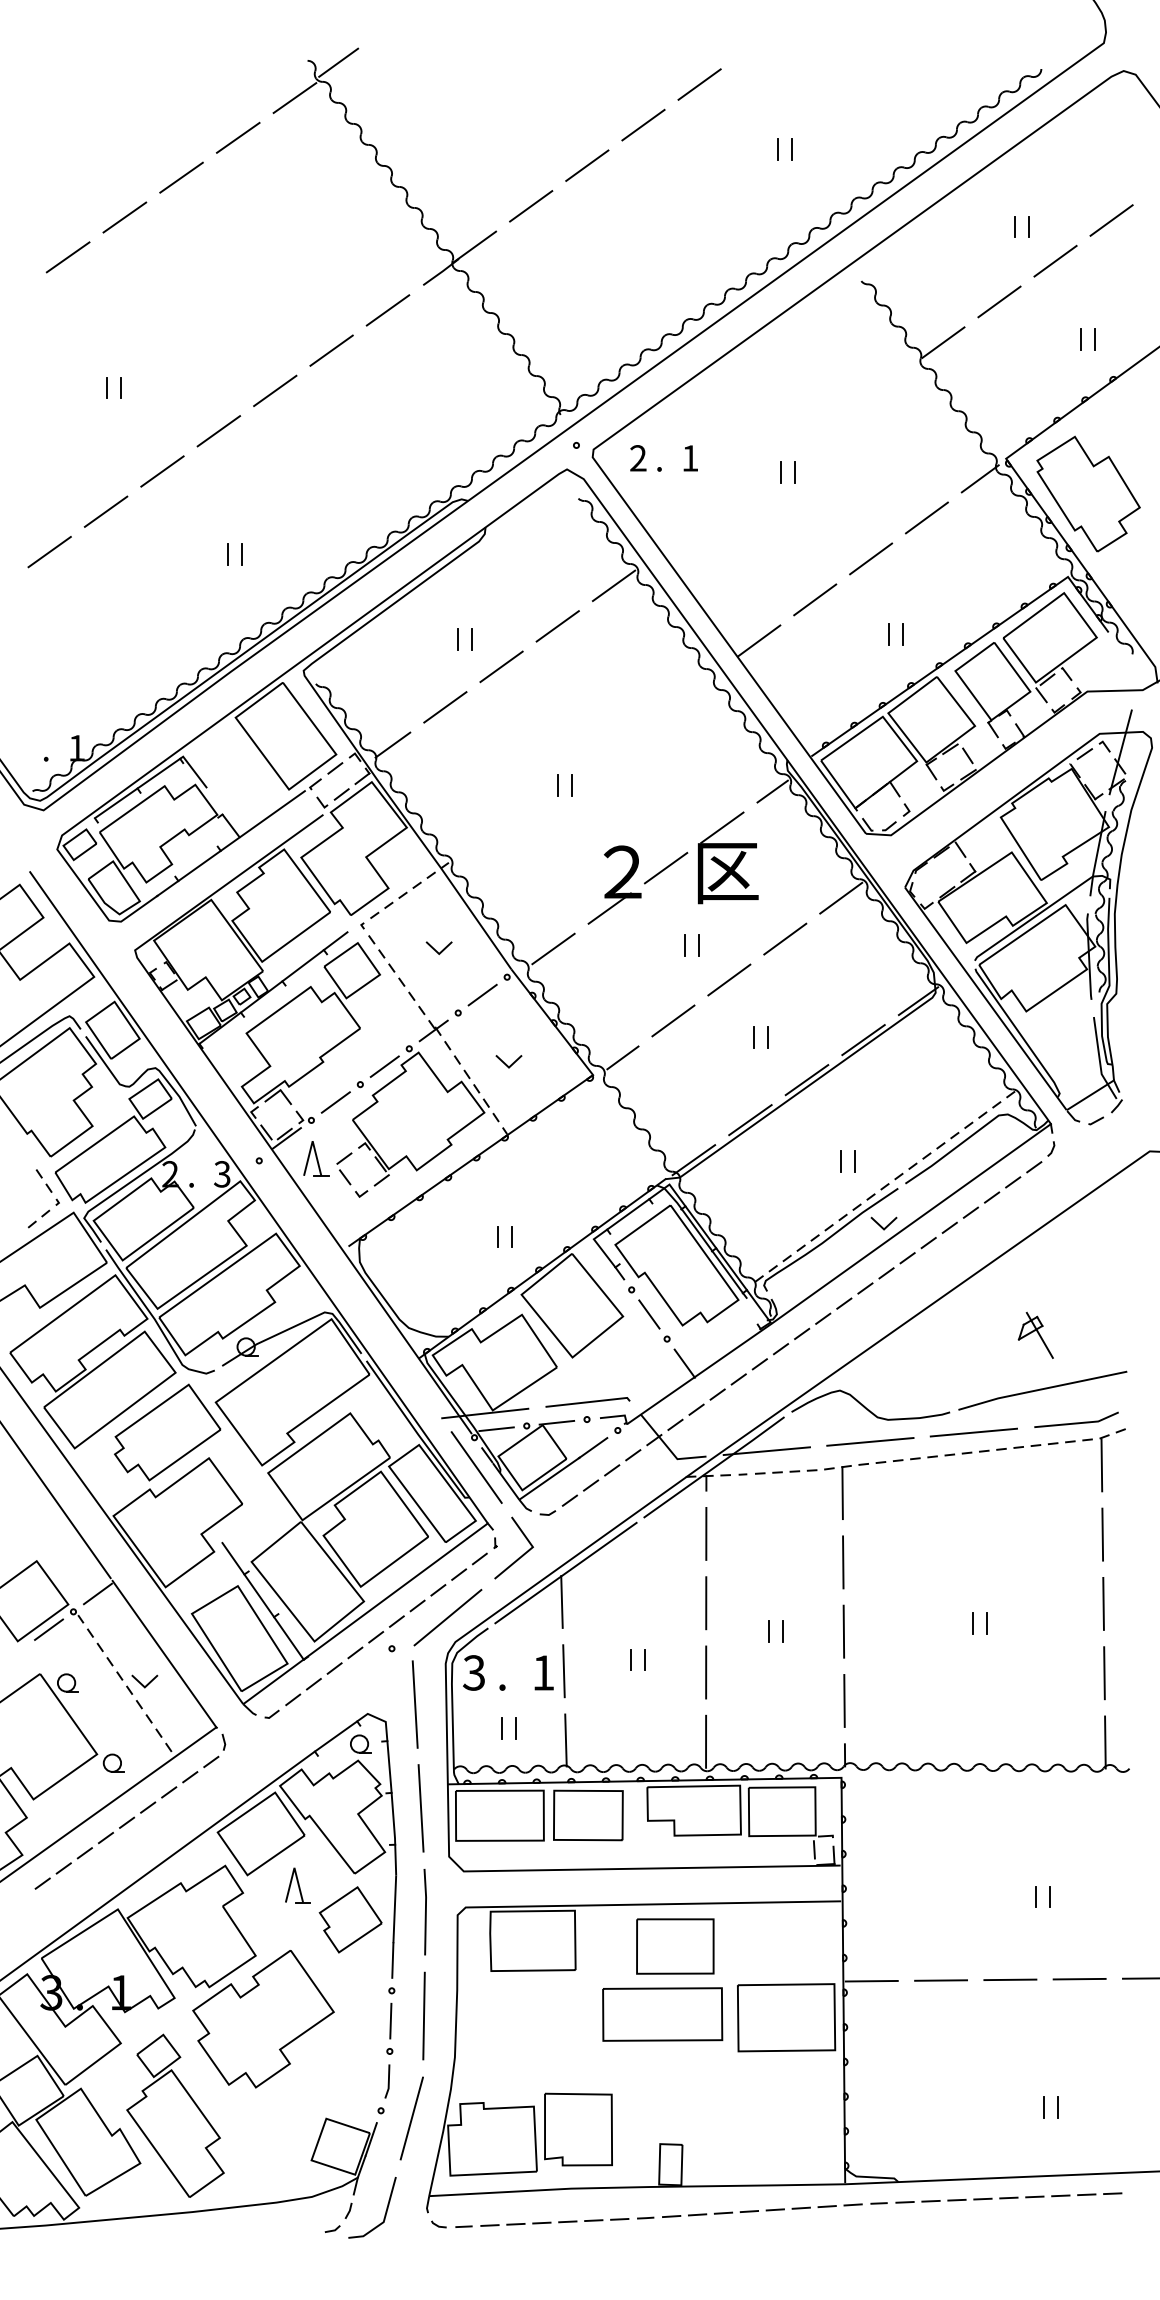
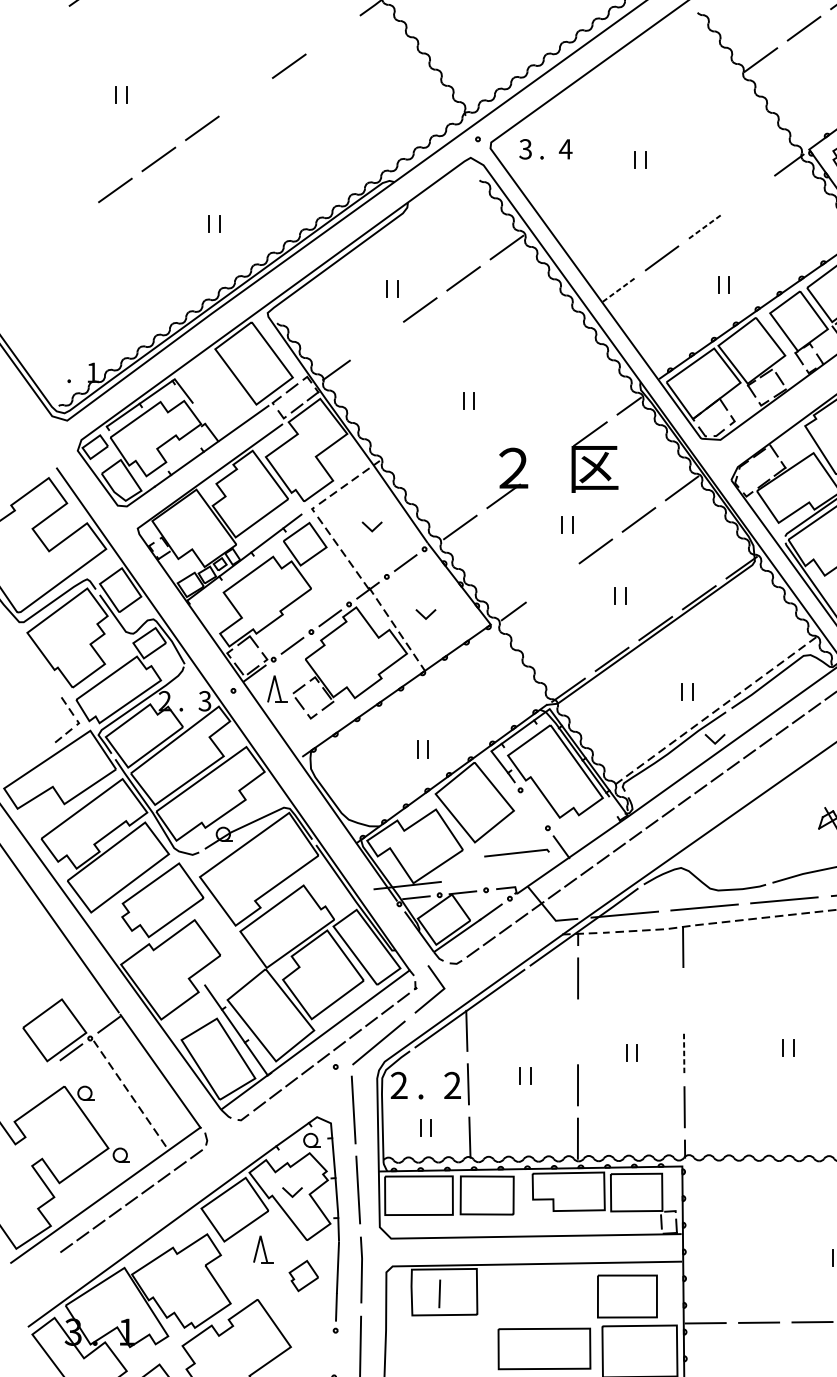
line: (387, 310) -> (332, 35), removed
line: (275, 390) -> (245, 96), removed
text: (637, 458) -> (525, 149), 2 -> 3
text: (690, 458) -> (565, 149), 1 -> 4
line: (926, 517) -> (747, 194), removed
line: (49, 551) -> (71, 221), removed
line: (871, 558) -> (705, 226), solid -> dashed
line: (759, 640) -> (619, 289), solid -> dashed
line: (445, 707) -> (377, 341), removed
line: (665, 868) -> (546, 465), removed
line: (673, 1020) -> (552, 582), removed
line: (649, 1314) -> (534, 809), removed
line: (587, 1402) -> (516, 853), moved
line: (476, 1467) -> (400, 927), removed
line: (843, 1562) -> (683, 1000), removed
line: (706, 1603) -> (578, 1032), removed
line: (843, 1631) -> (683, 1053), solid -> dashed
text: (474, 1672) -> (399, 1085), 3 -> 2
text: (543, 1672) -> (452, 1085), 1 -> 2
line: (142, 1683) -> (290, 1193), moved
part: (350, 1919) -> (303, 1275), size x0.6
part: (675, 1946) -> (627, 1296), moved
line: (390, 2020) -> (439, 1293), moved

